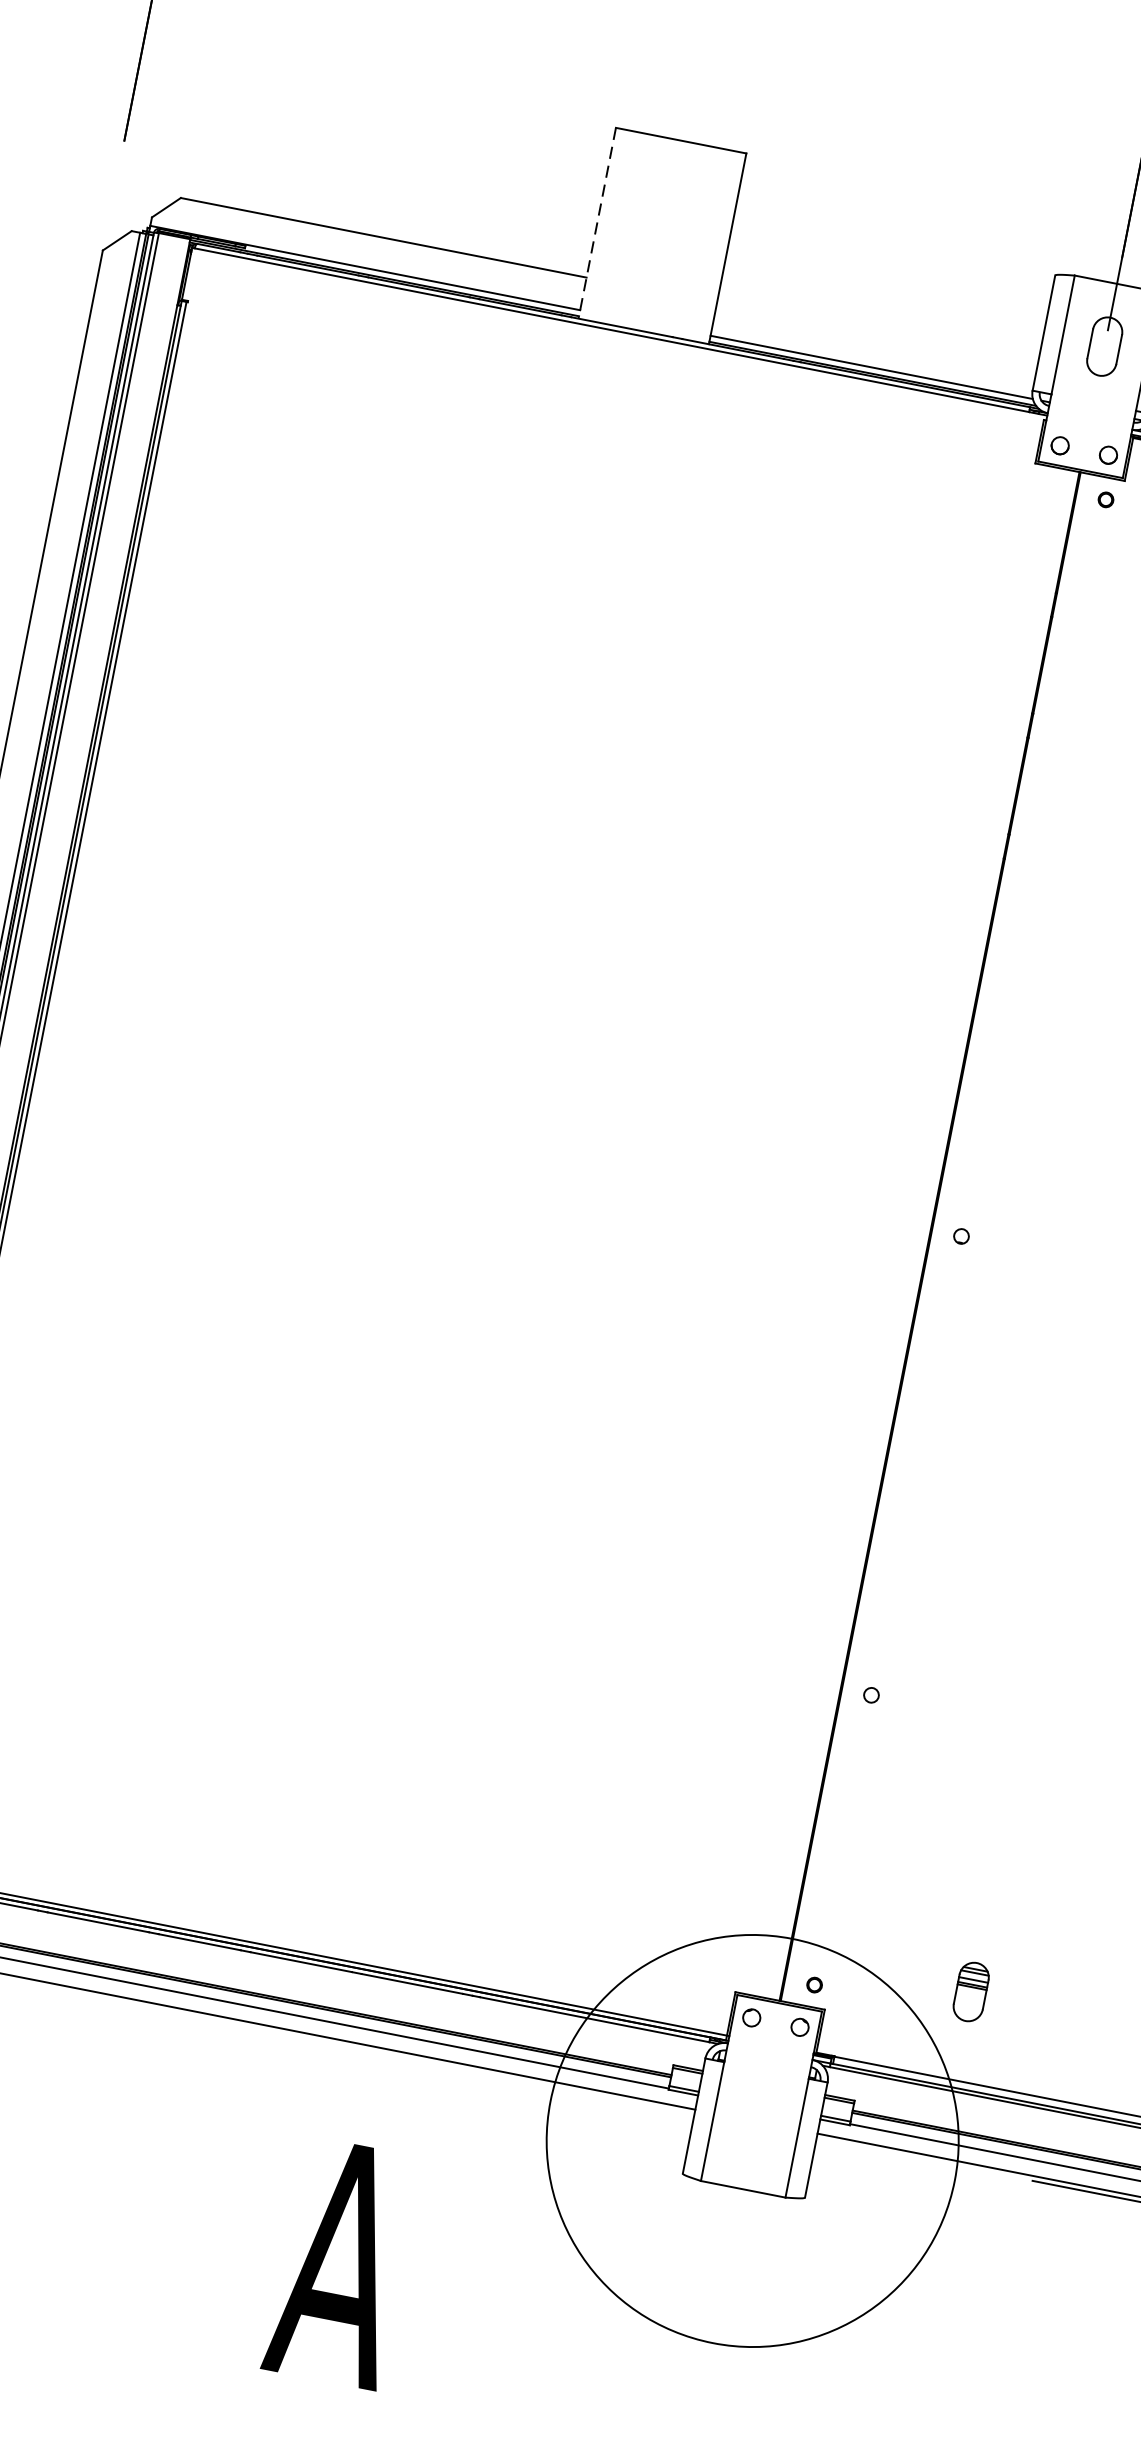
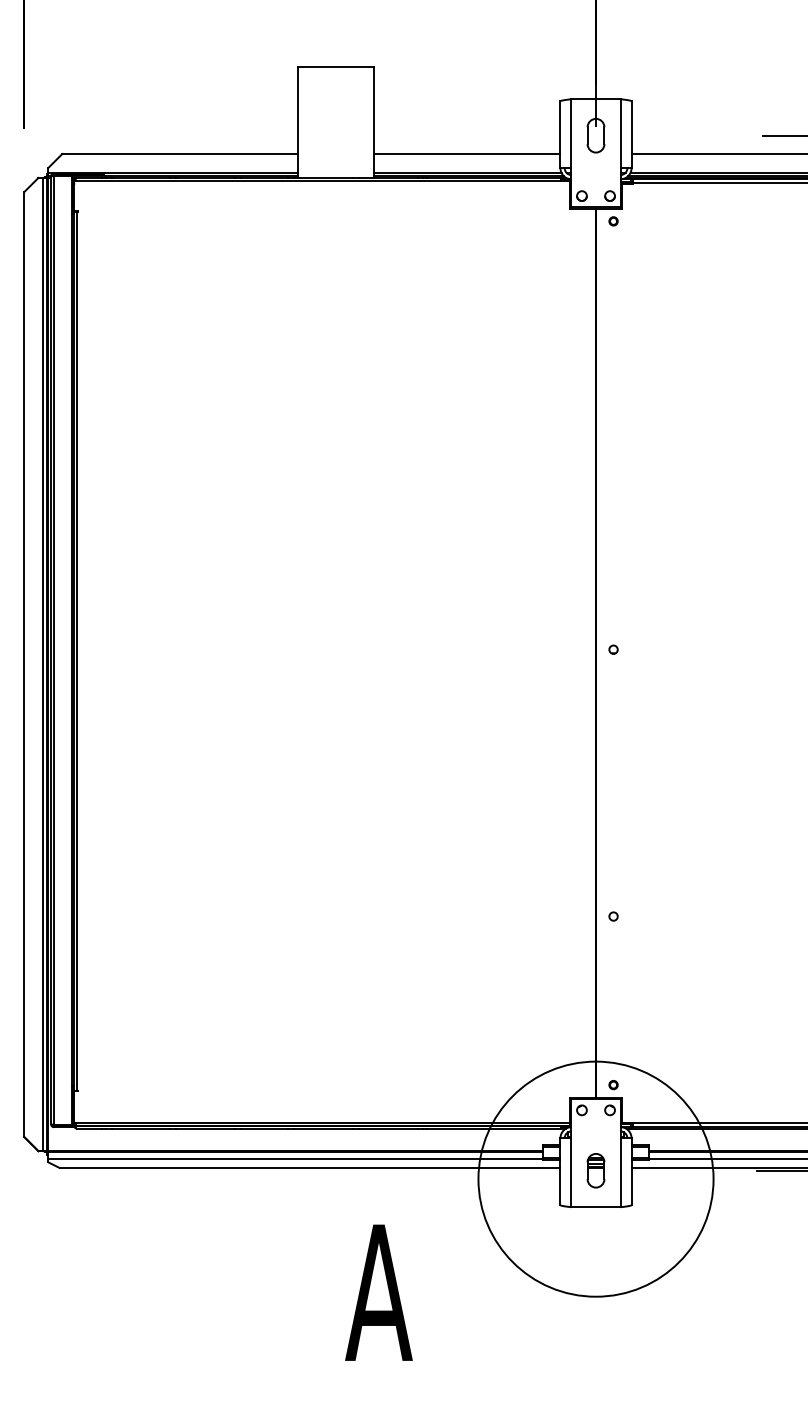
line: (597, 223) -> (298, 122), dashed -> solid
line: (877, 333) -> (467, 153), added
part: (970, 1991) -> (595, 1170), moved

